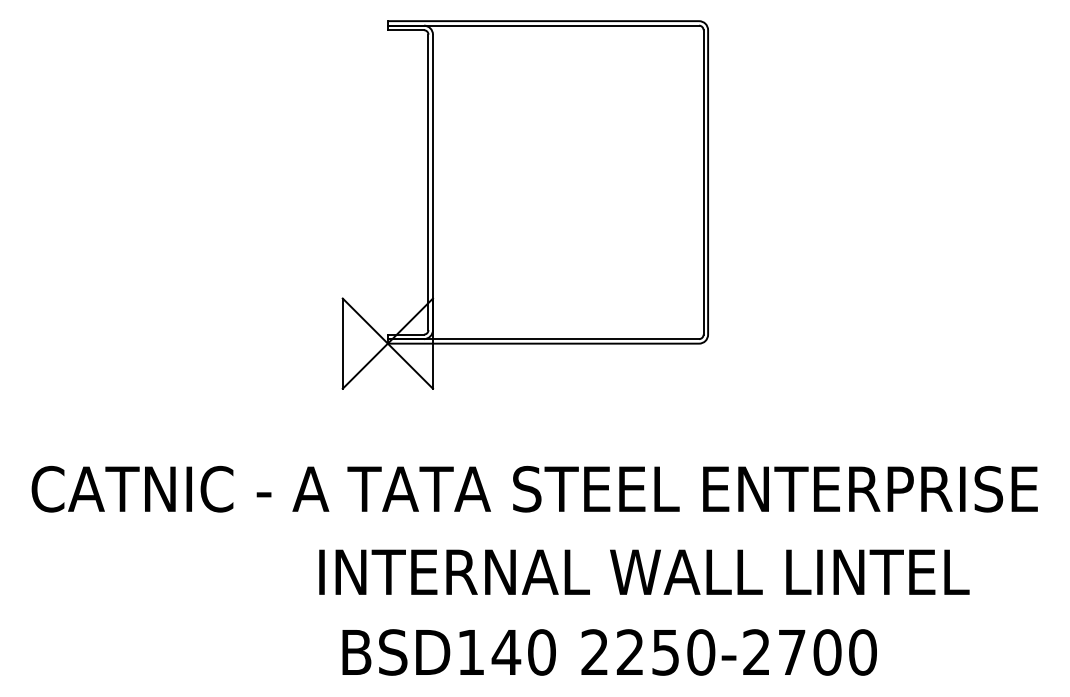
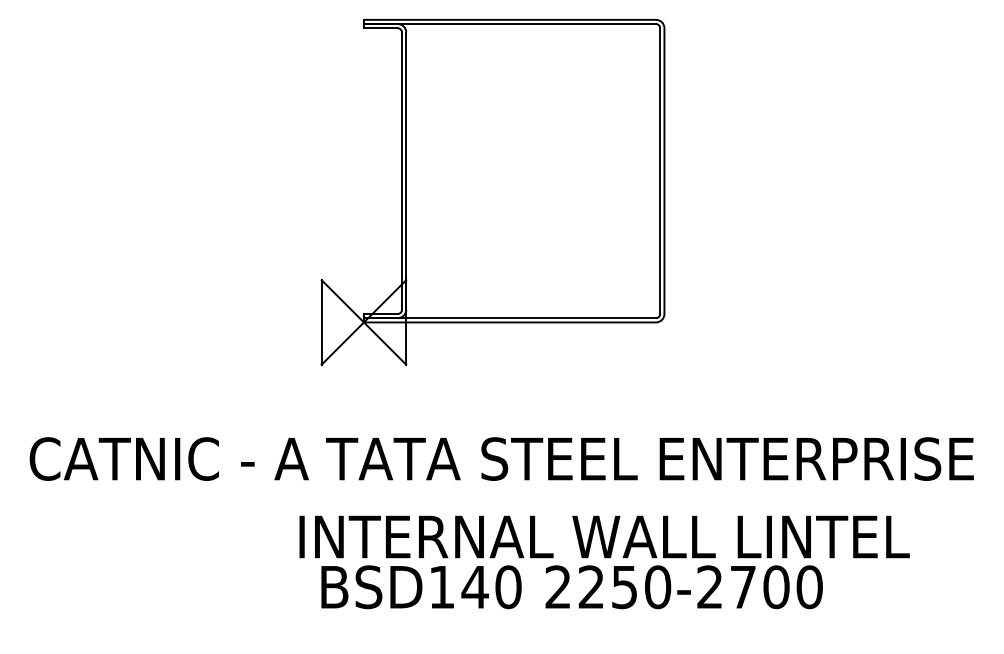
text: (609, 652) -> (571, 587), moved

